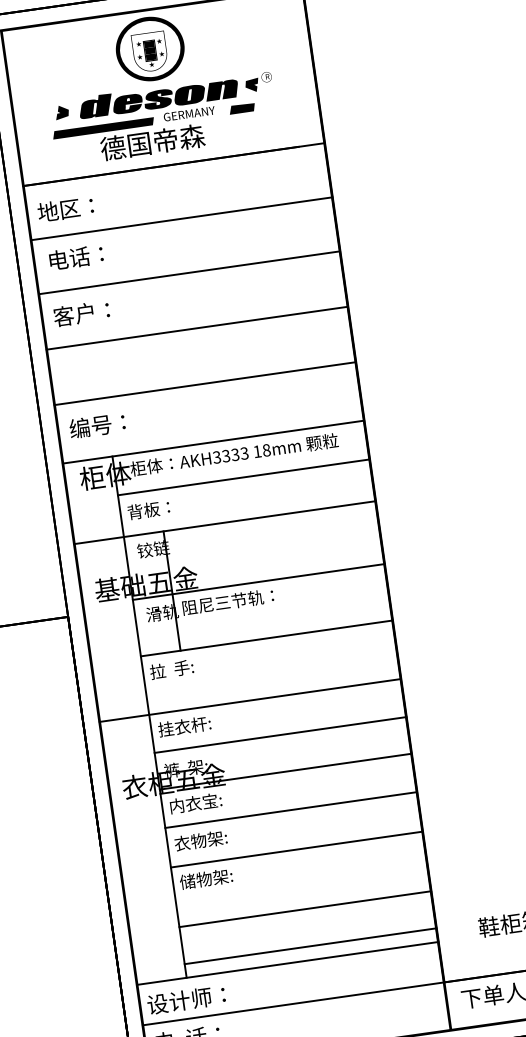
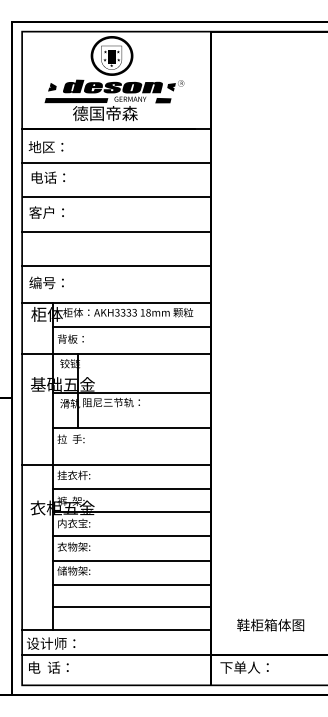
line: (305, 909) -> (132, 585), moved
line: (311, 946) -> (132, 607), moved

